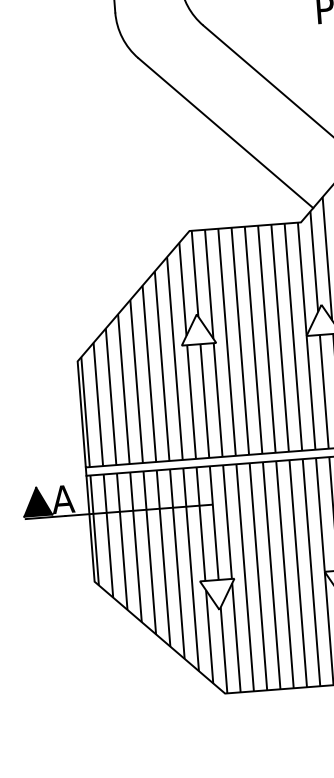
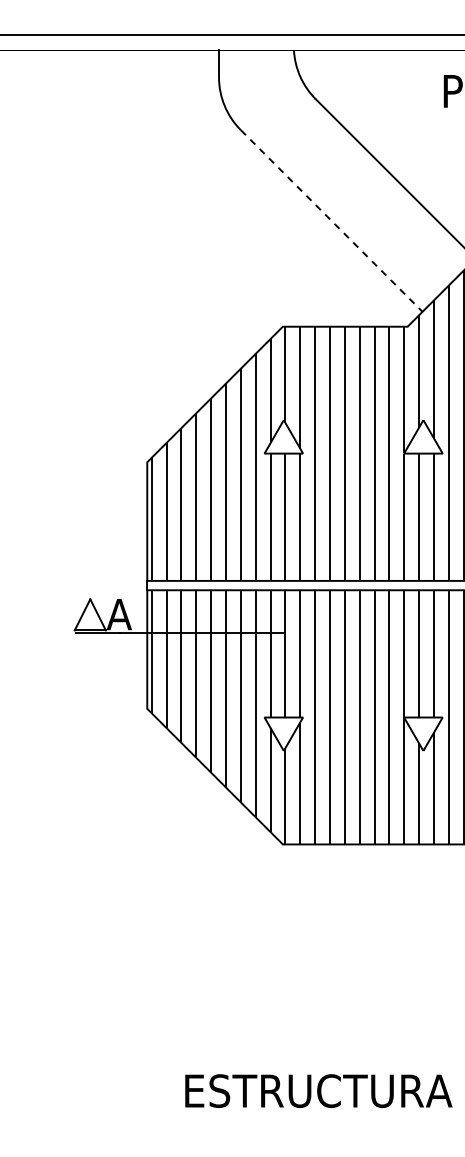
line: (226, 133) -> (332, 221), solid -> dashed
fill: (36, 501) -> (89, 614), removed

